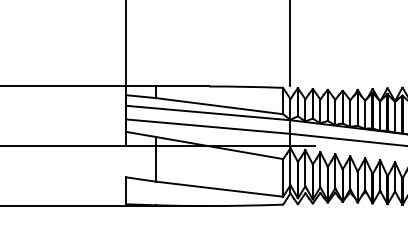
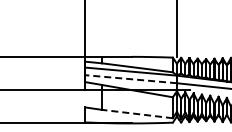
line: (208, 127) -> (131, 79), solid -> dashed
line: (219, 189) -> (137, 114), solid -> dashed

